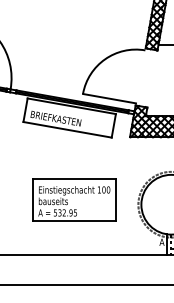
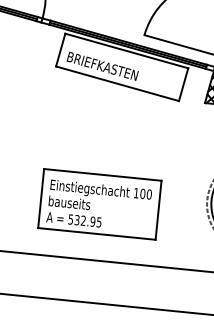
part: (74, 199) -> (99, 203), moved

